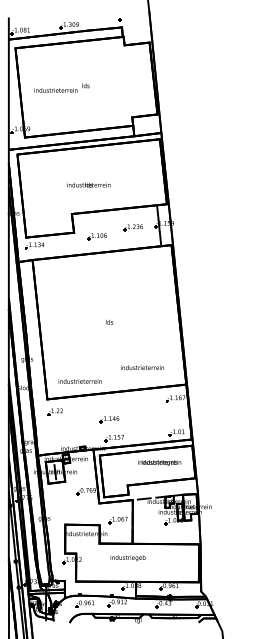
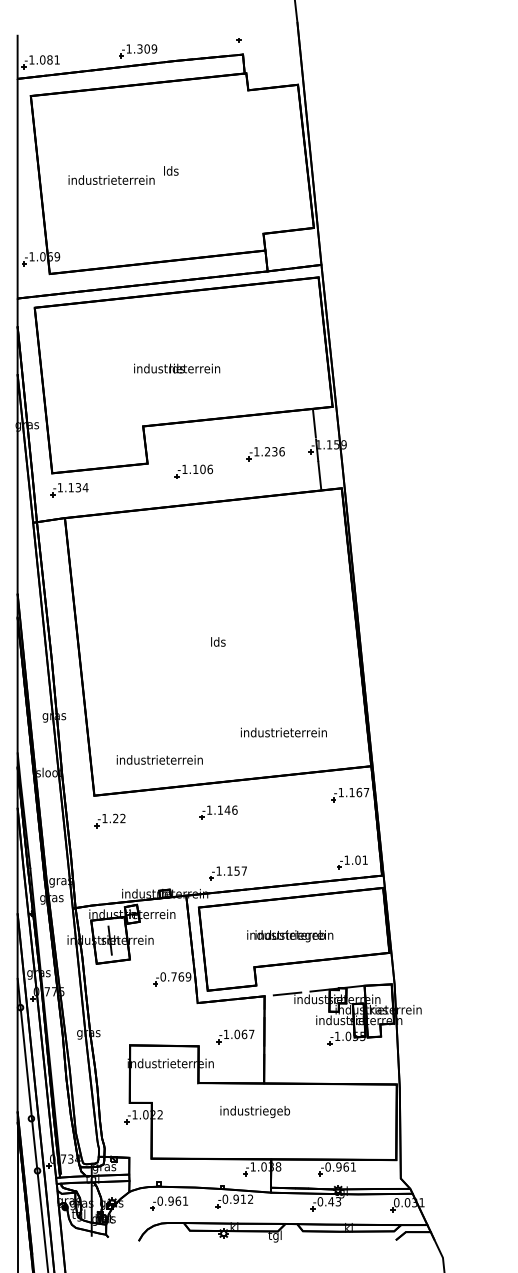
part: (109, 419) -> (218, 811), moved
text: (159, 462) -> (289, 935), moved

